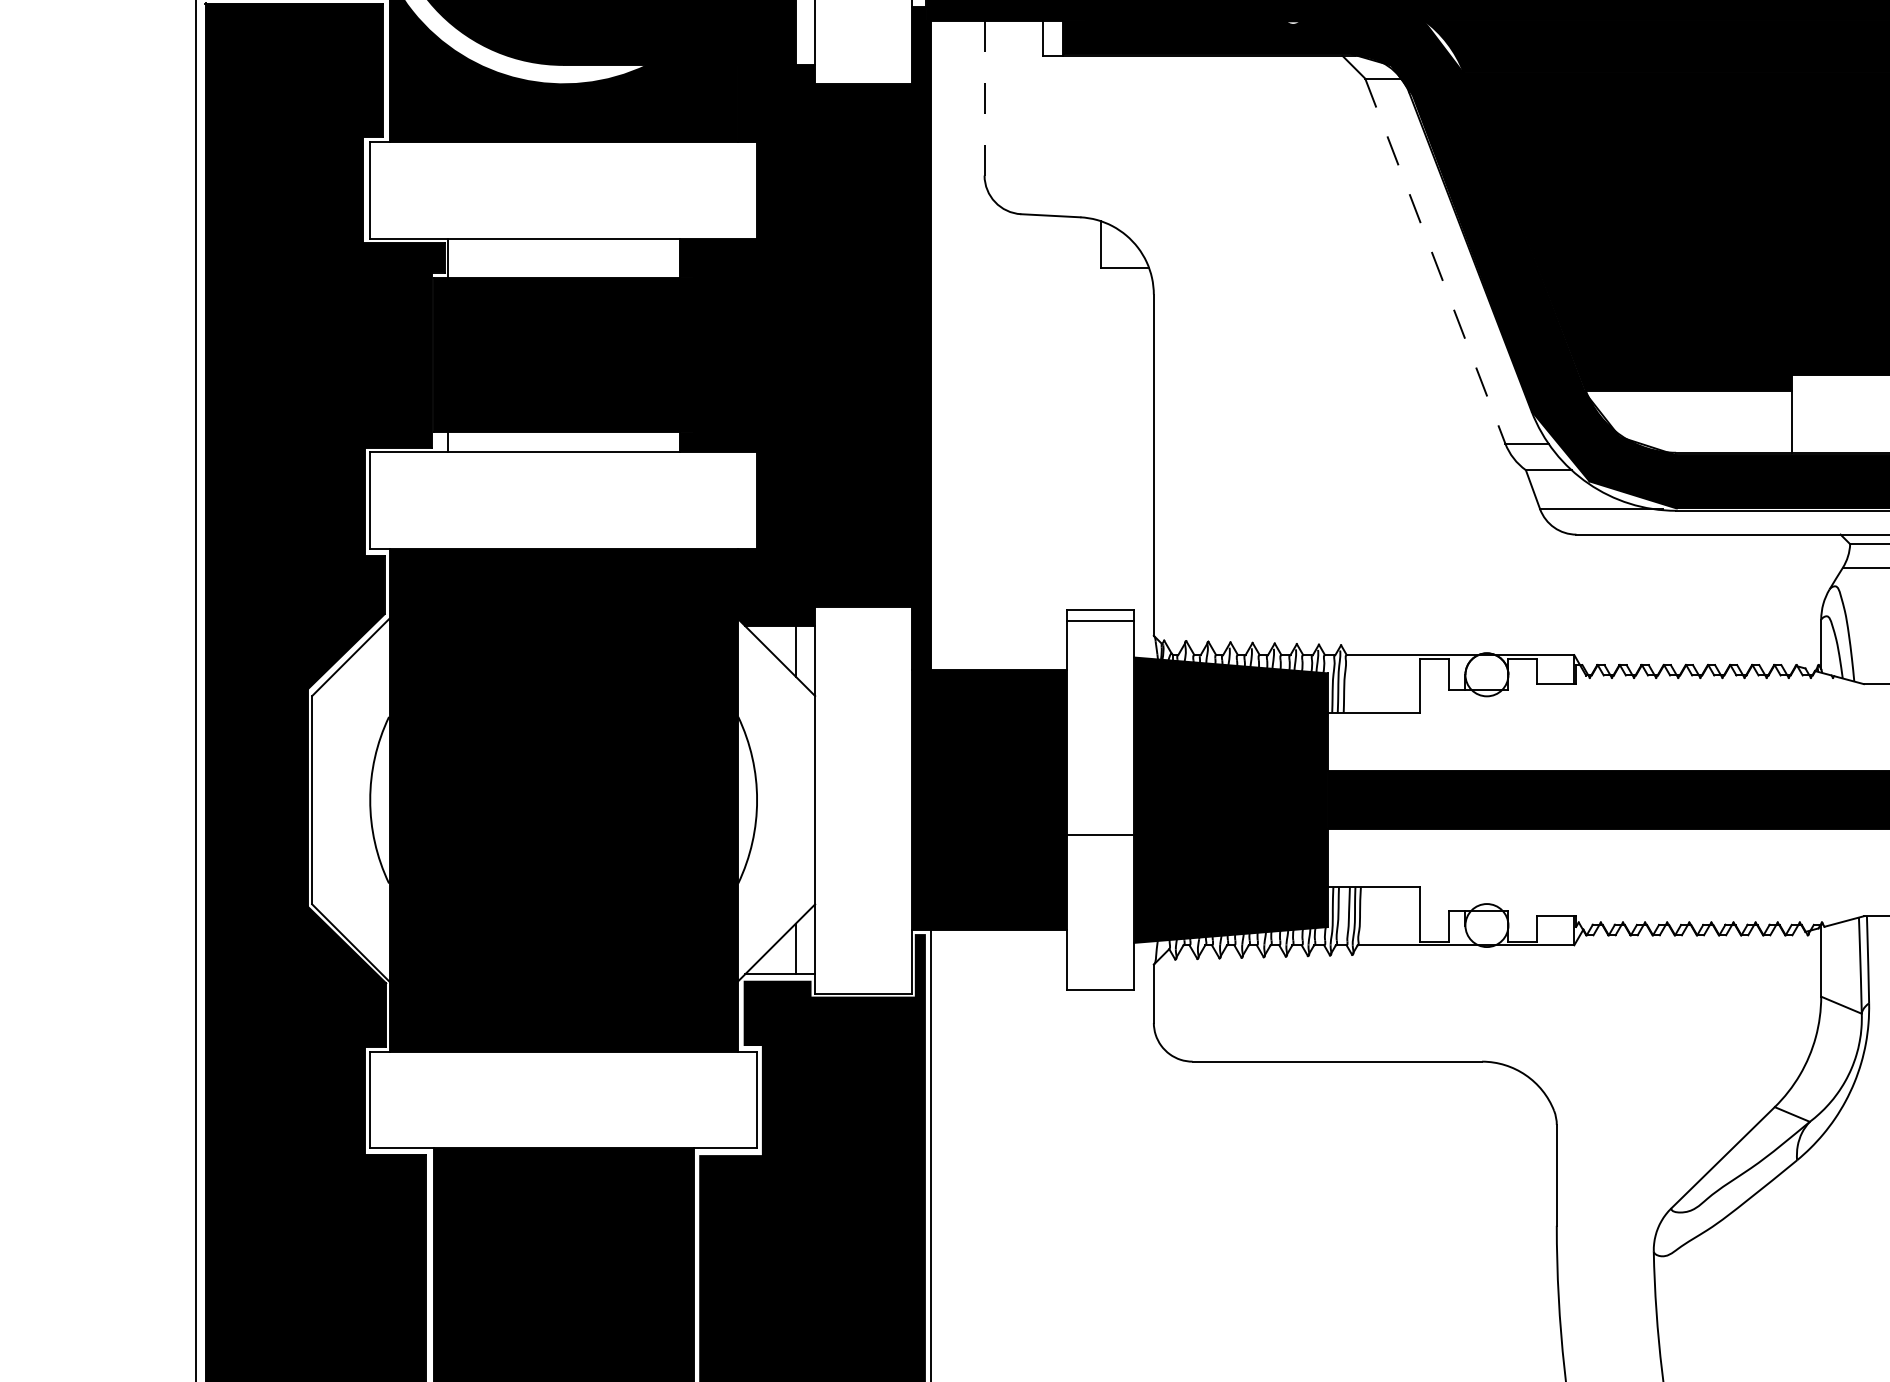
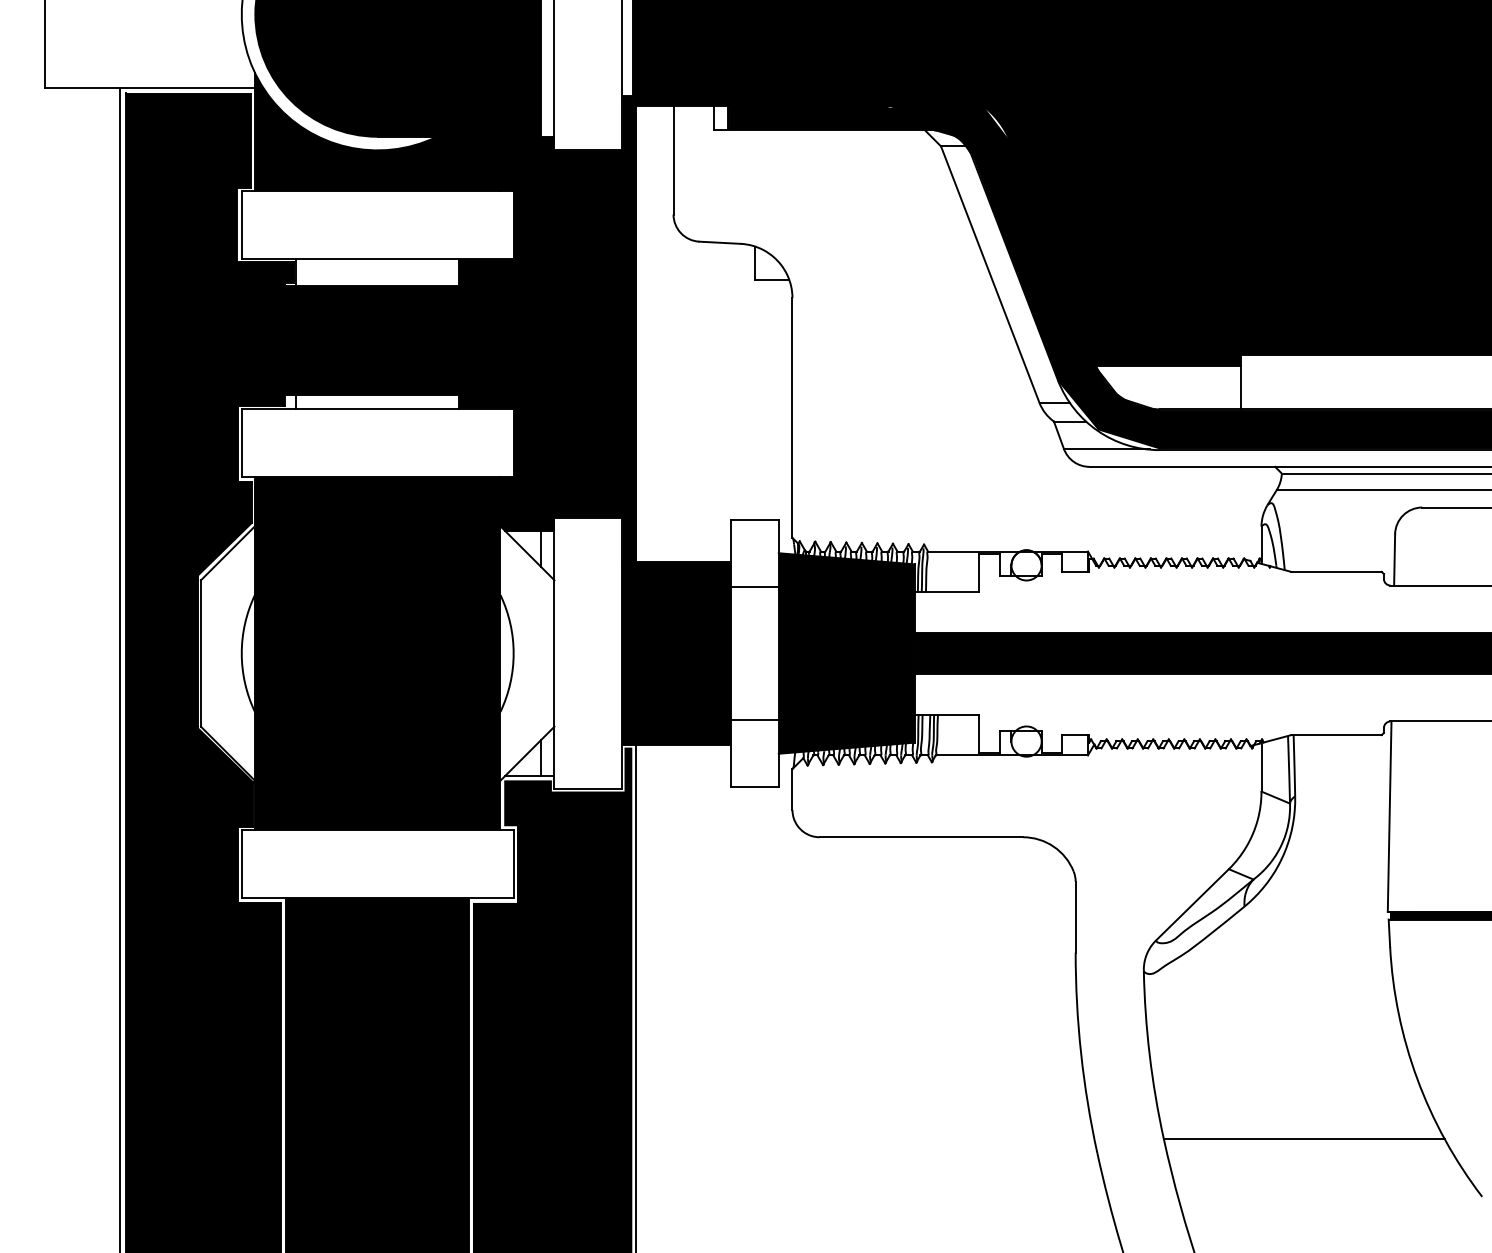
line: (984, 98) -> (673, 160), dashed -> solid
line: (1435, 262) -> (990, 275), dashed -> solid
line: (1099, 620) -> (754, 586), moved
line: (1099, 835) -> (754, 720), moved

